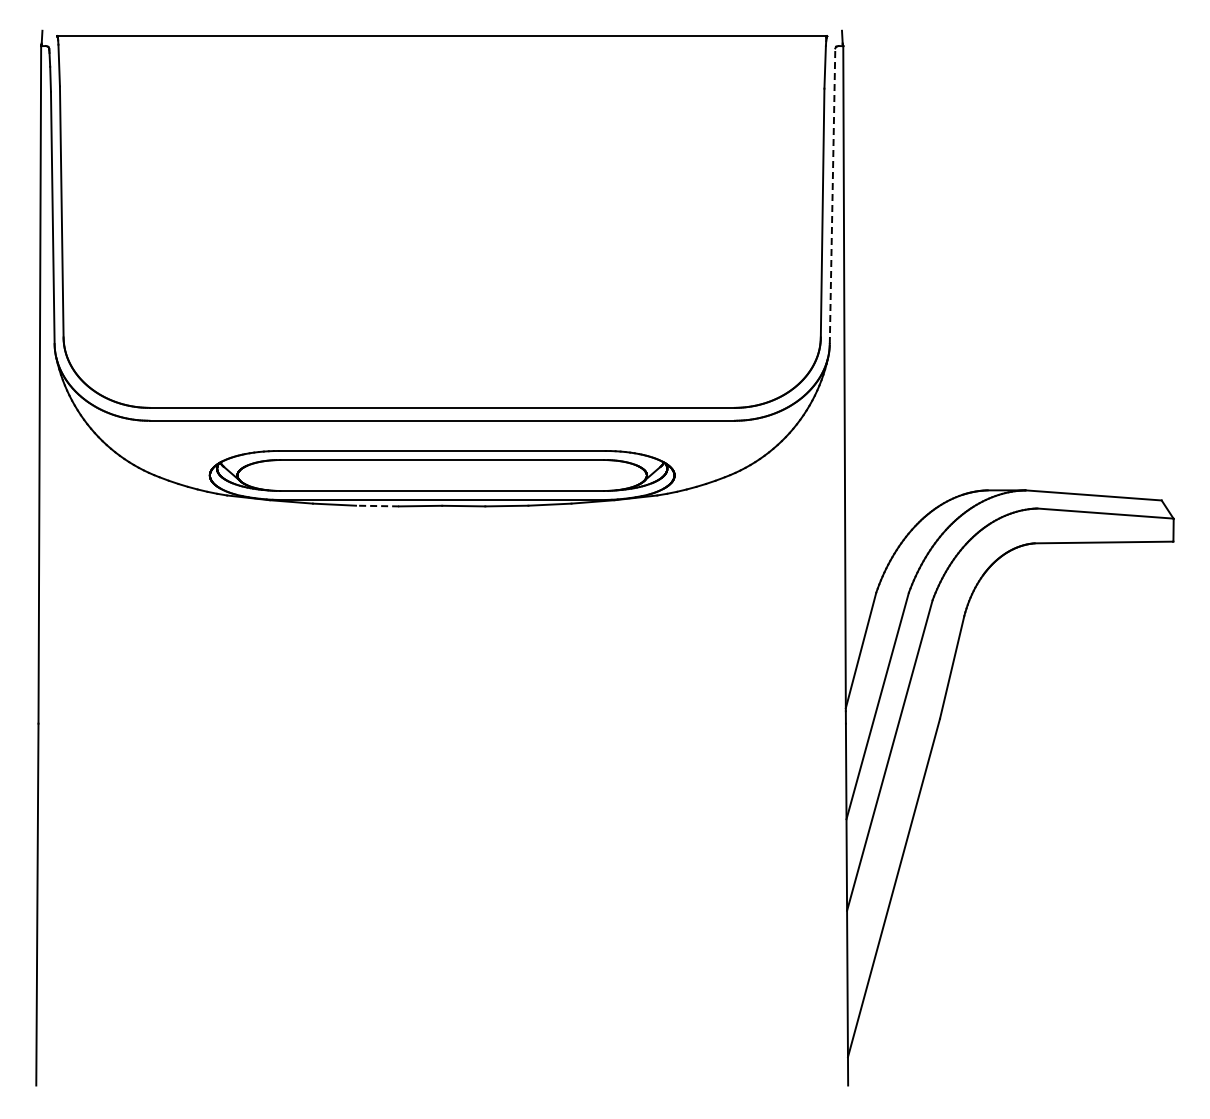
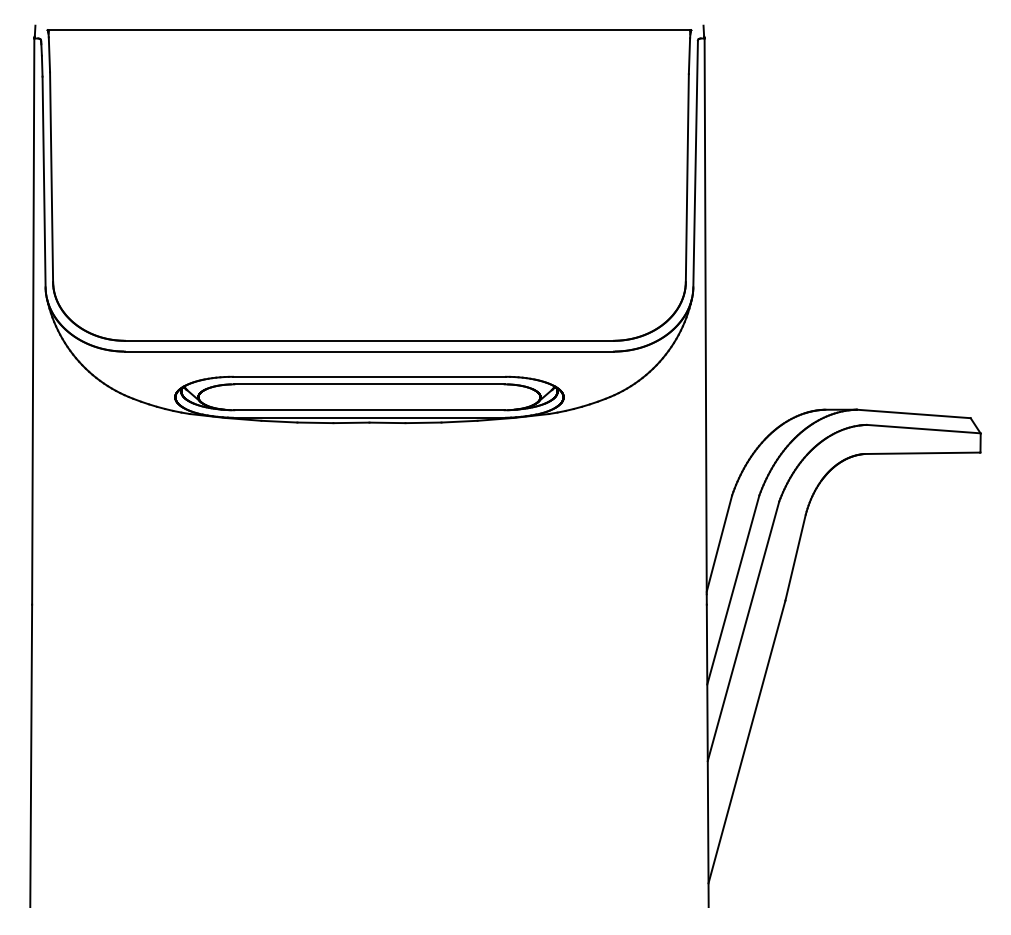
line: (832, 196) -> (695, 164), dashed -> solid
line: (377, 506) -> (315, 423), dashed -> solid

